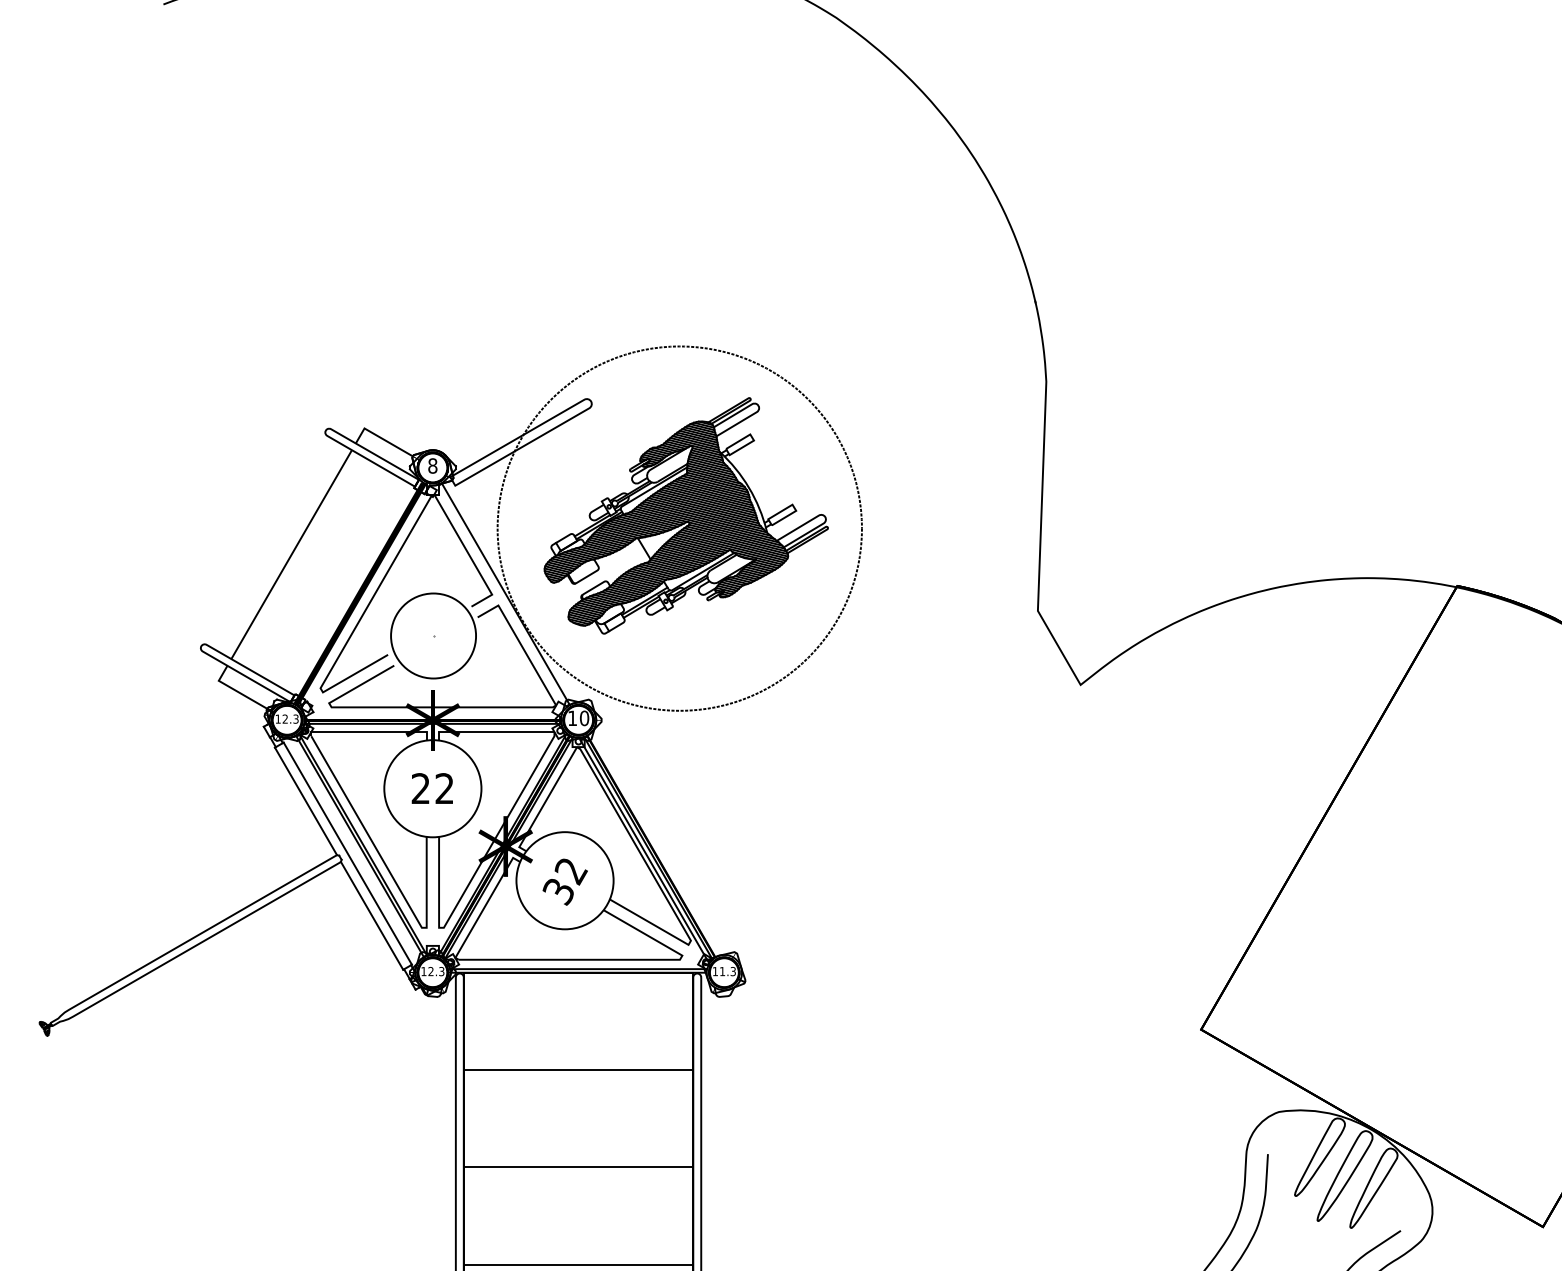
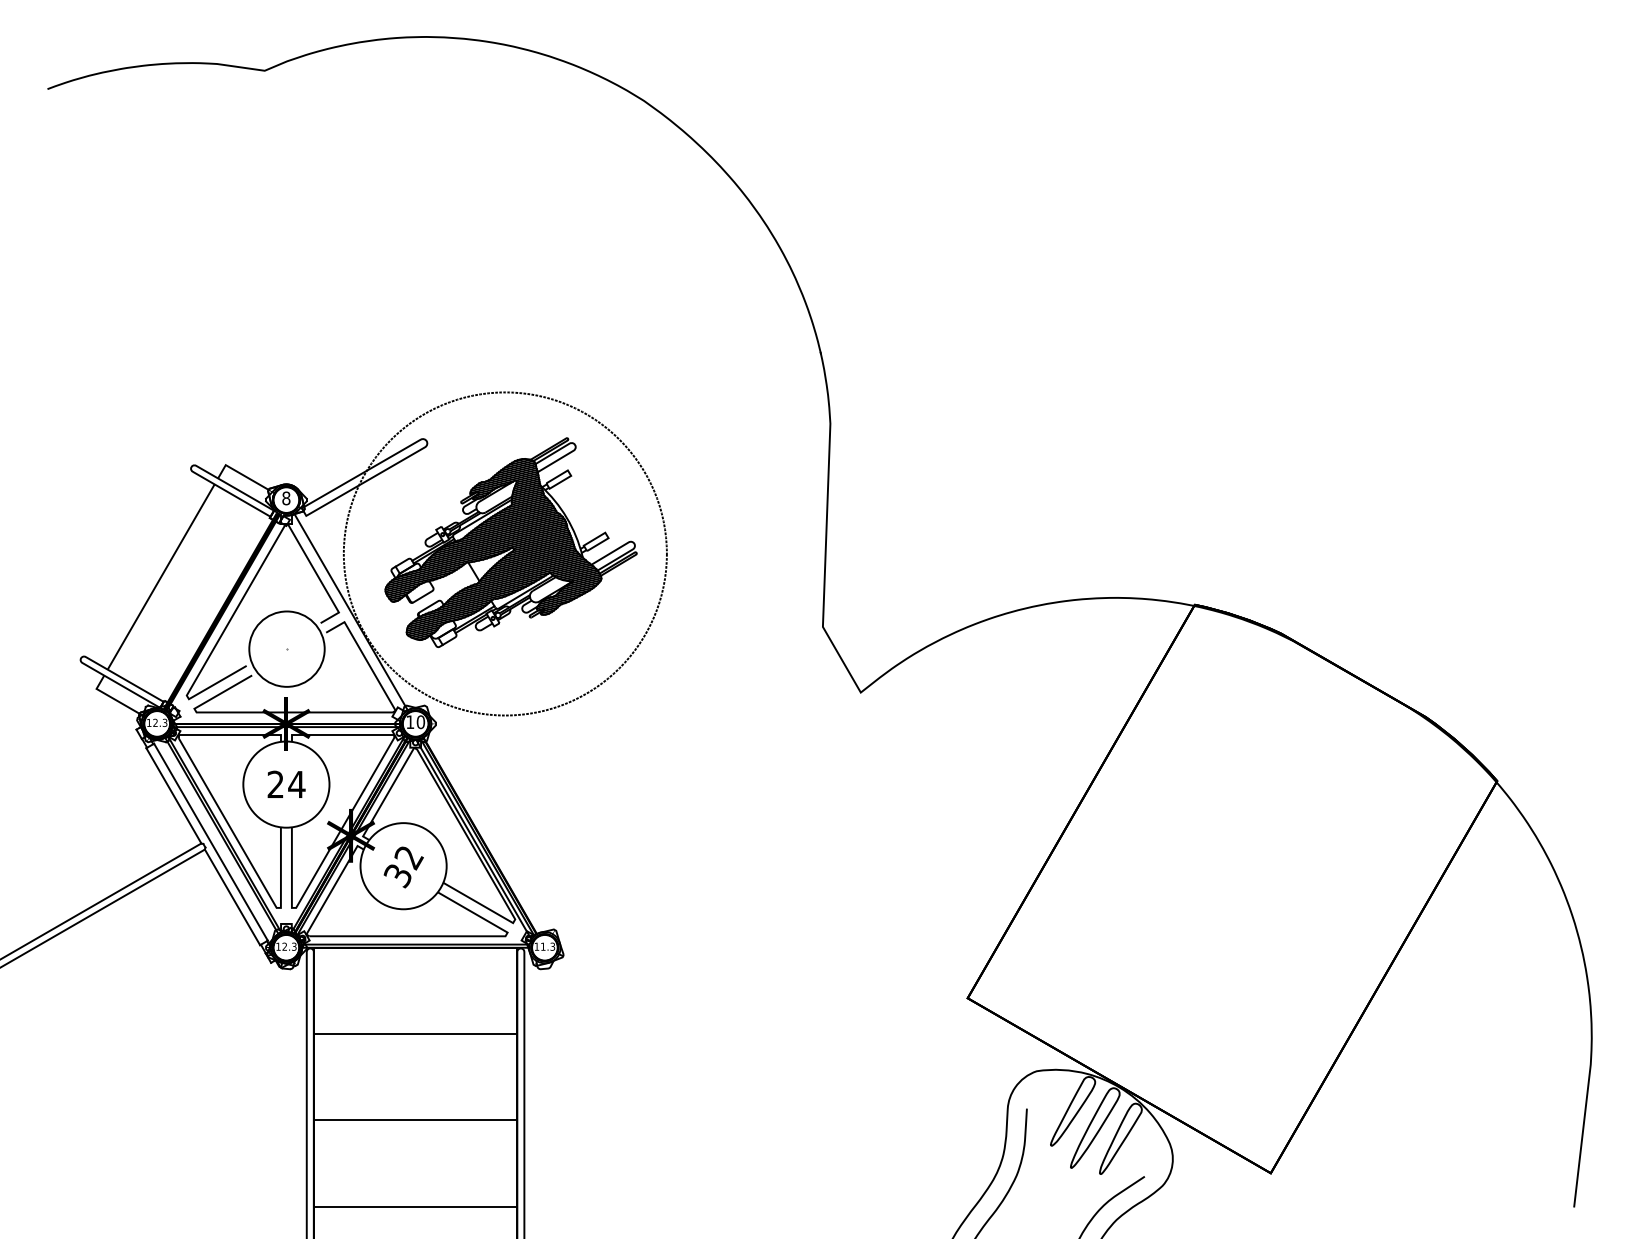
text: (444, 787) -> (296, 783), 22 -> 24

